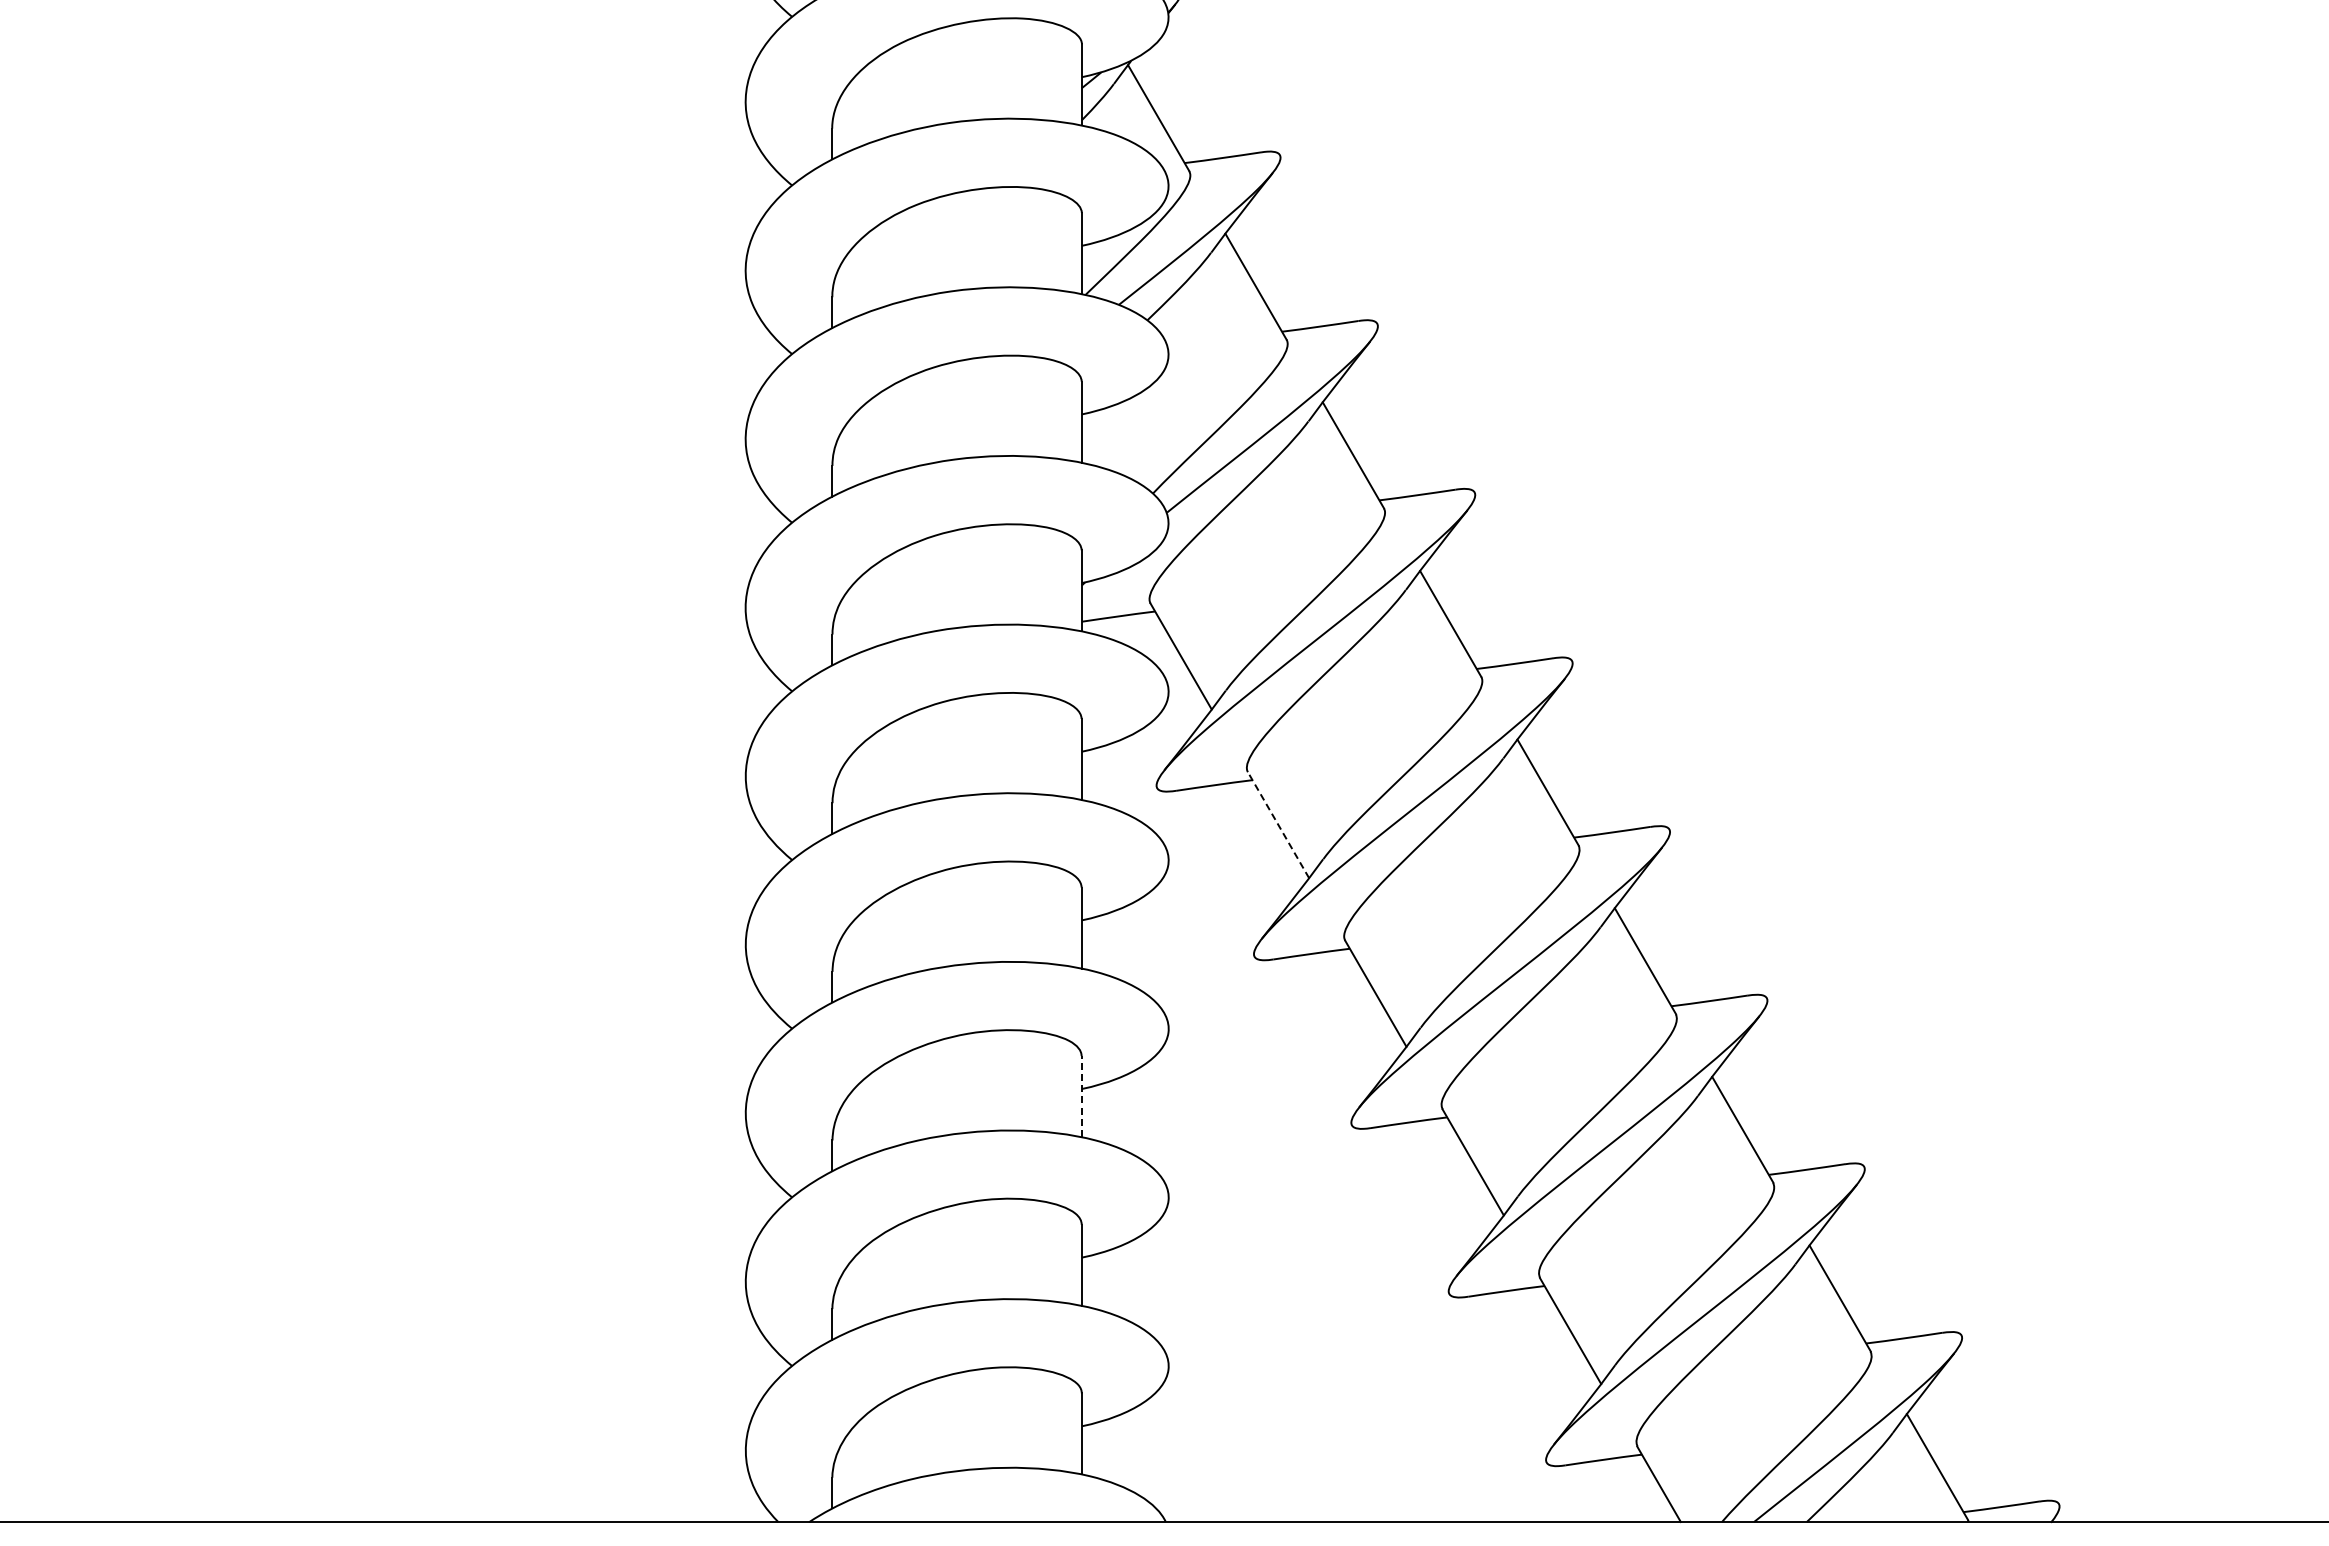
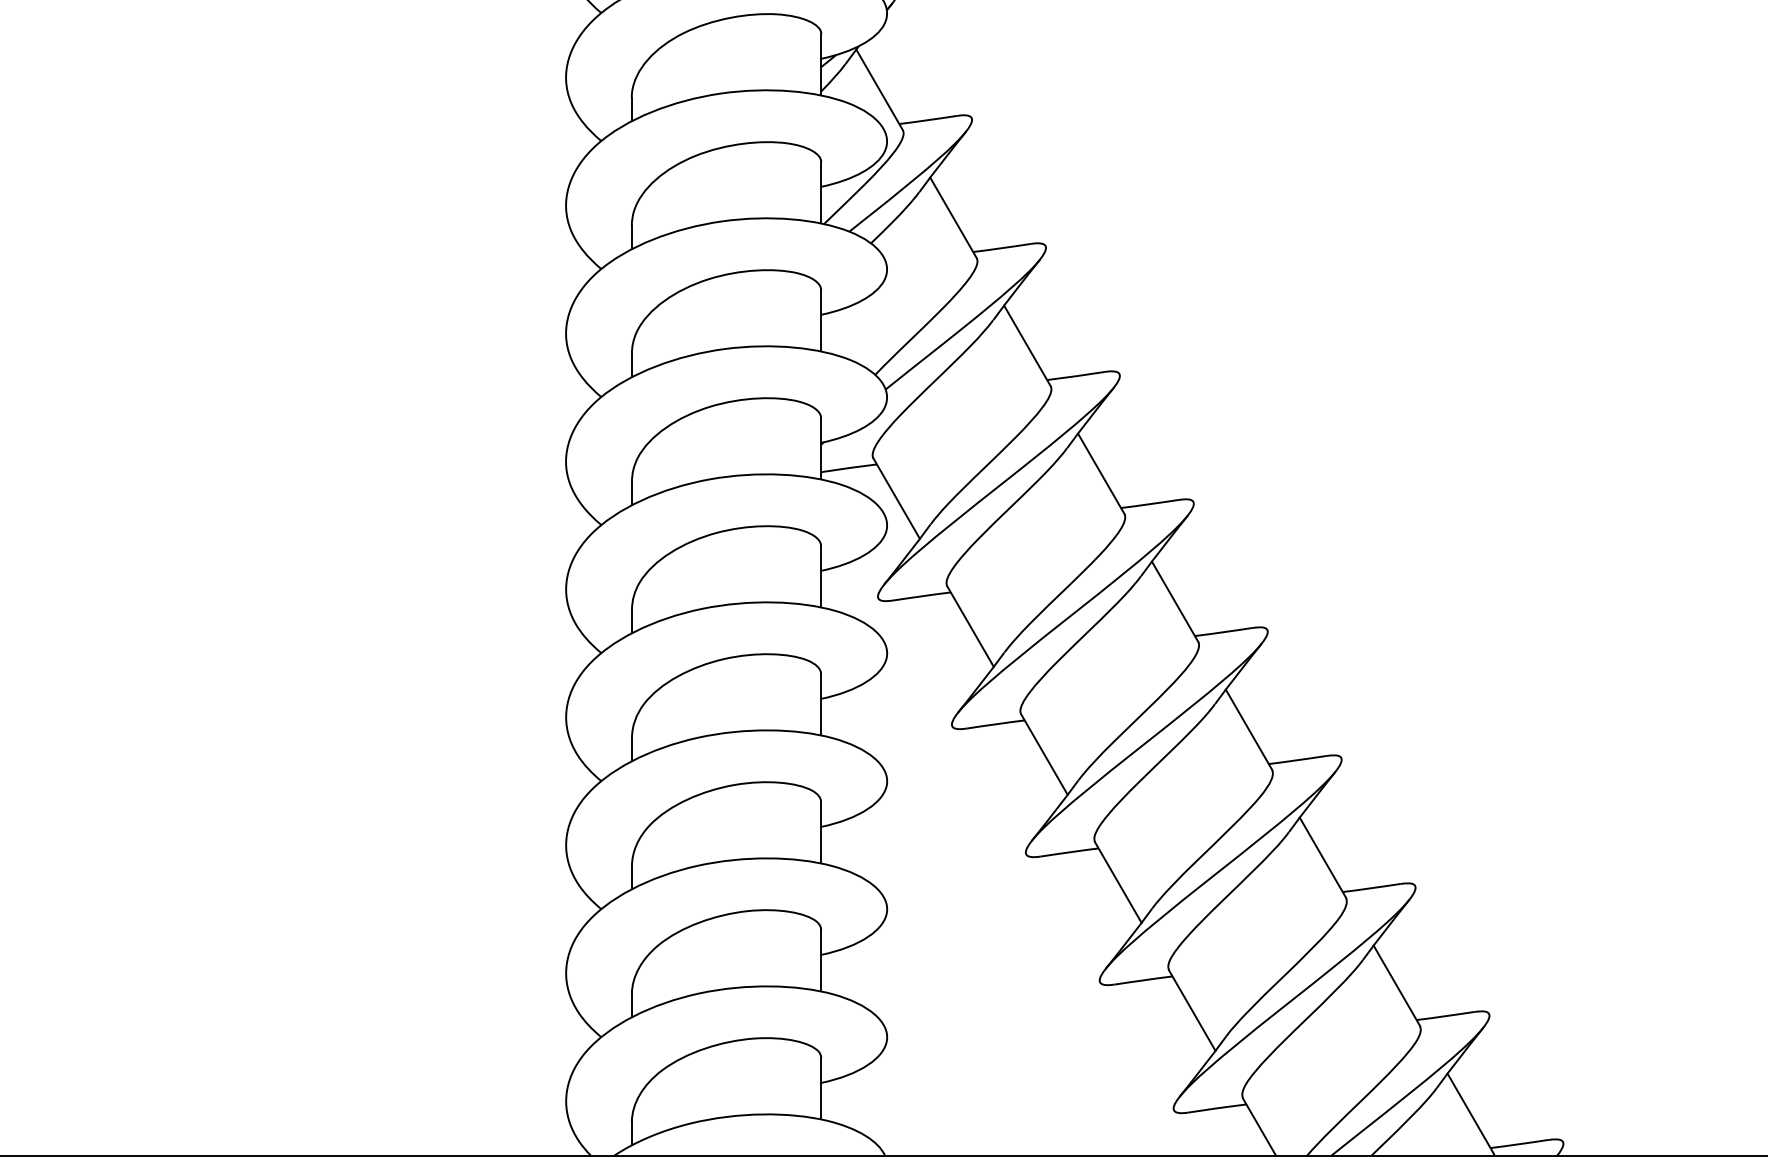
line: (1278, 824) -> (970, 626), dashed -> solid
line: (1081, 1096) -> (820, 832), dashed -> solid

